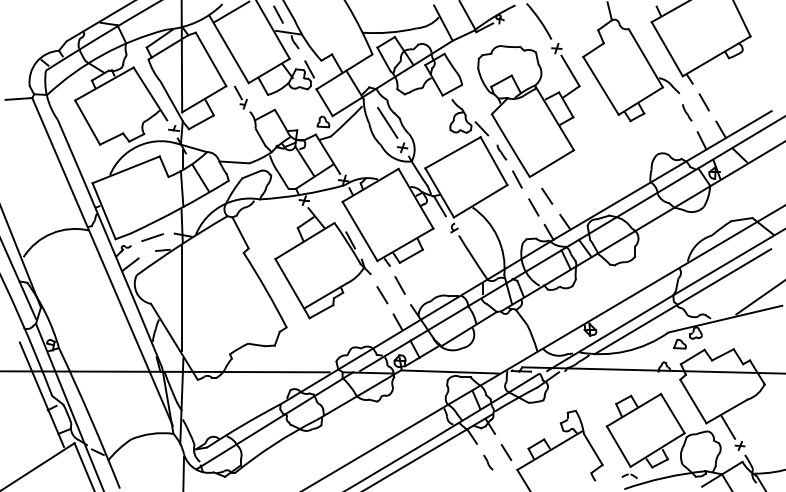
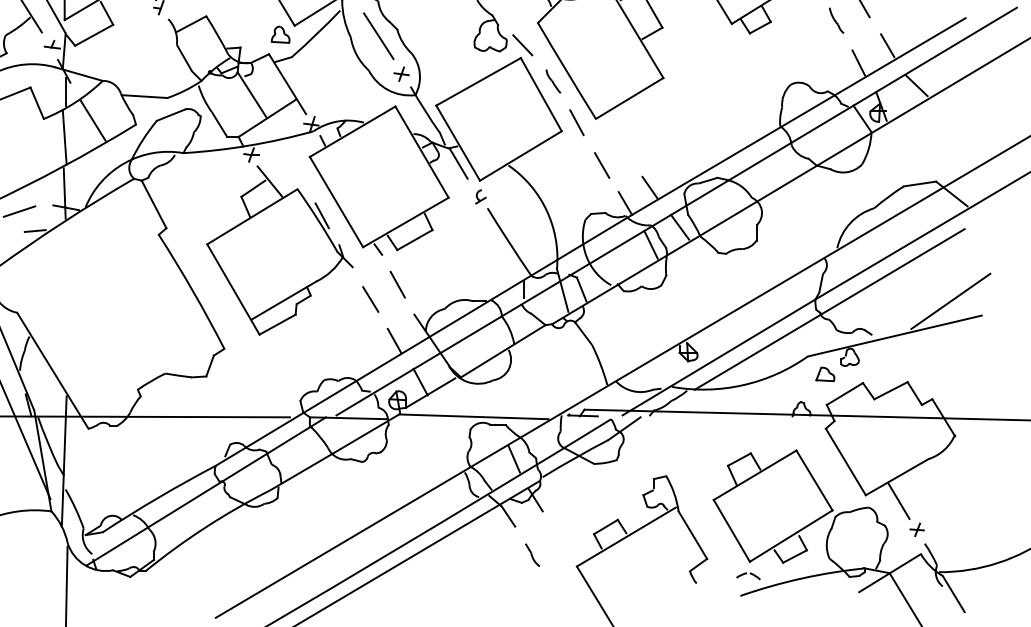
line: (547, 195) -> (622, 147), removed
line: (181, 298) -> (63, 304), removed
line: (506, 452) -> (560, 539), removed

